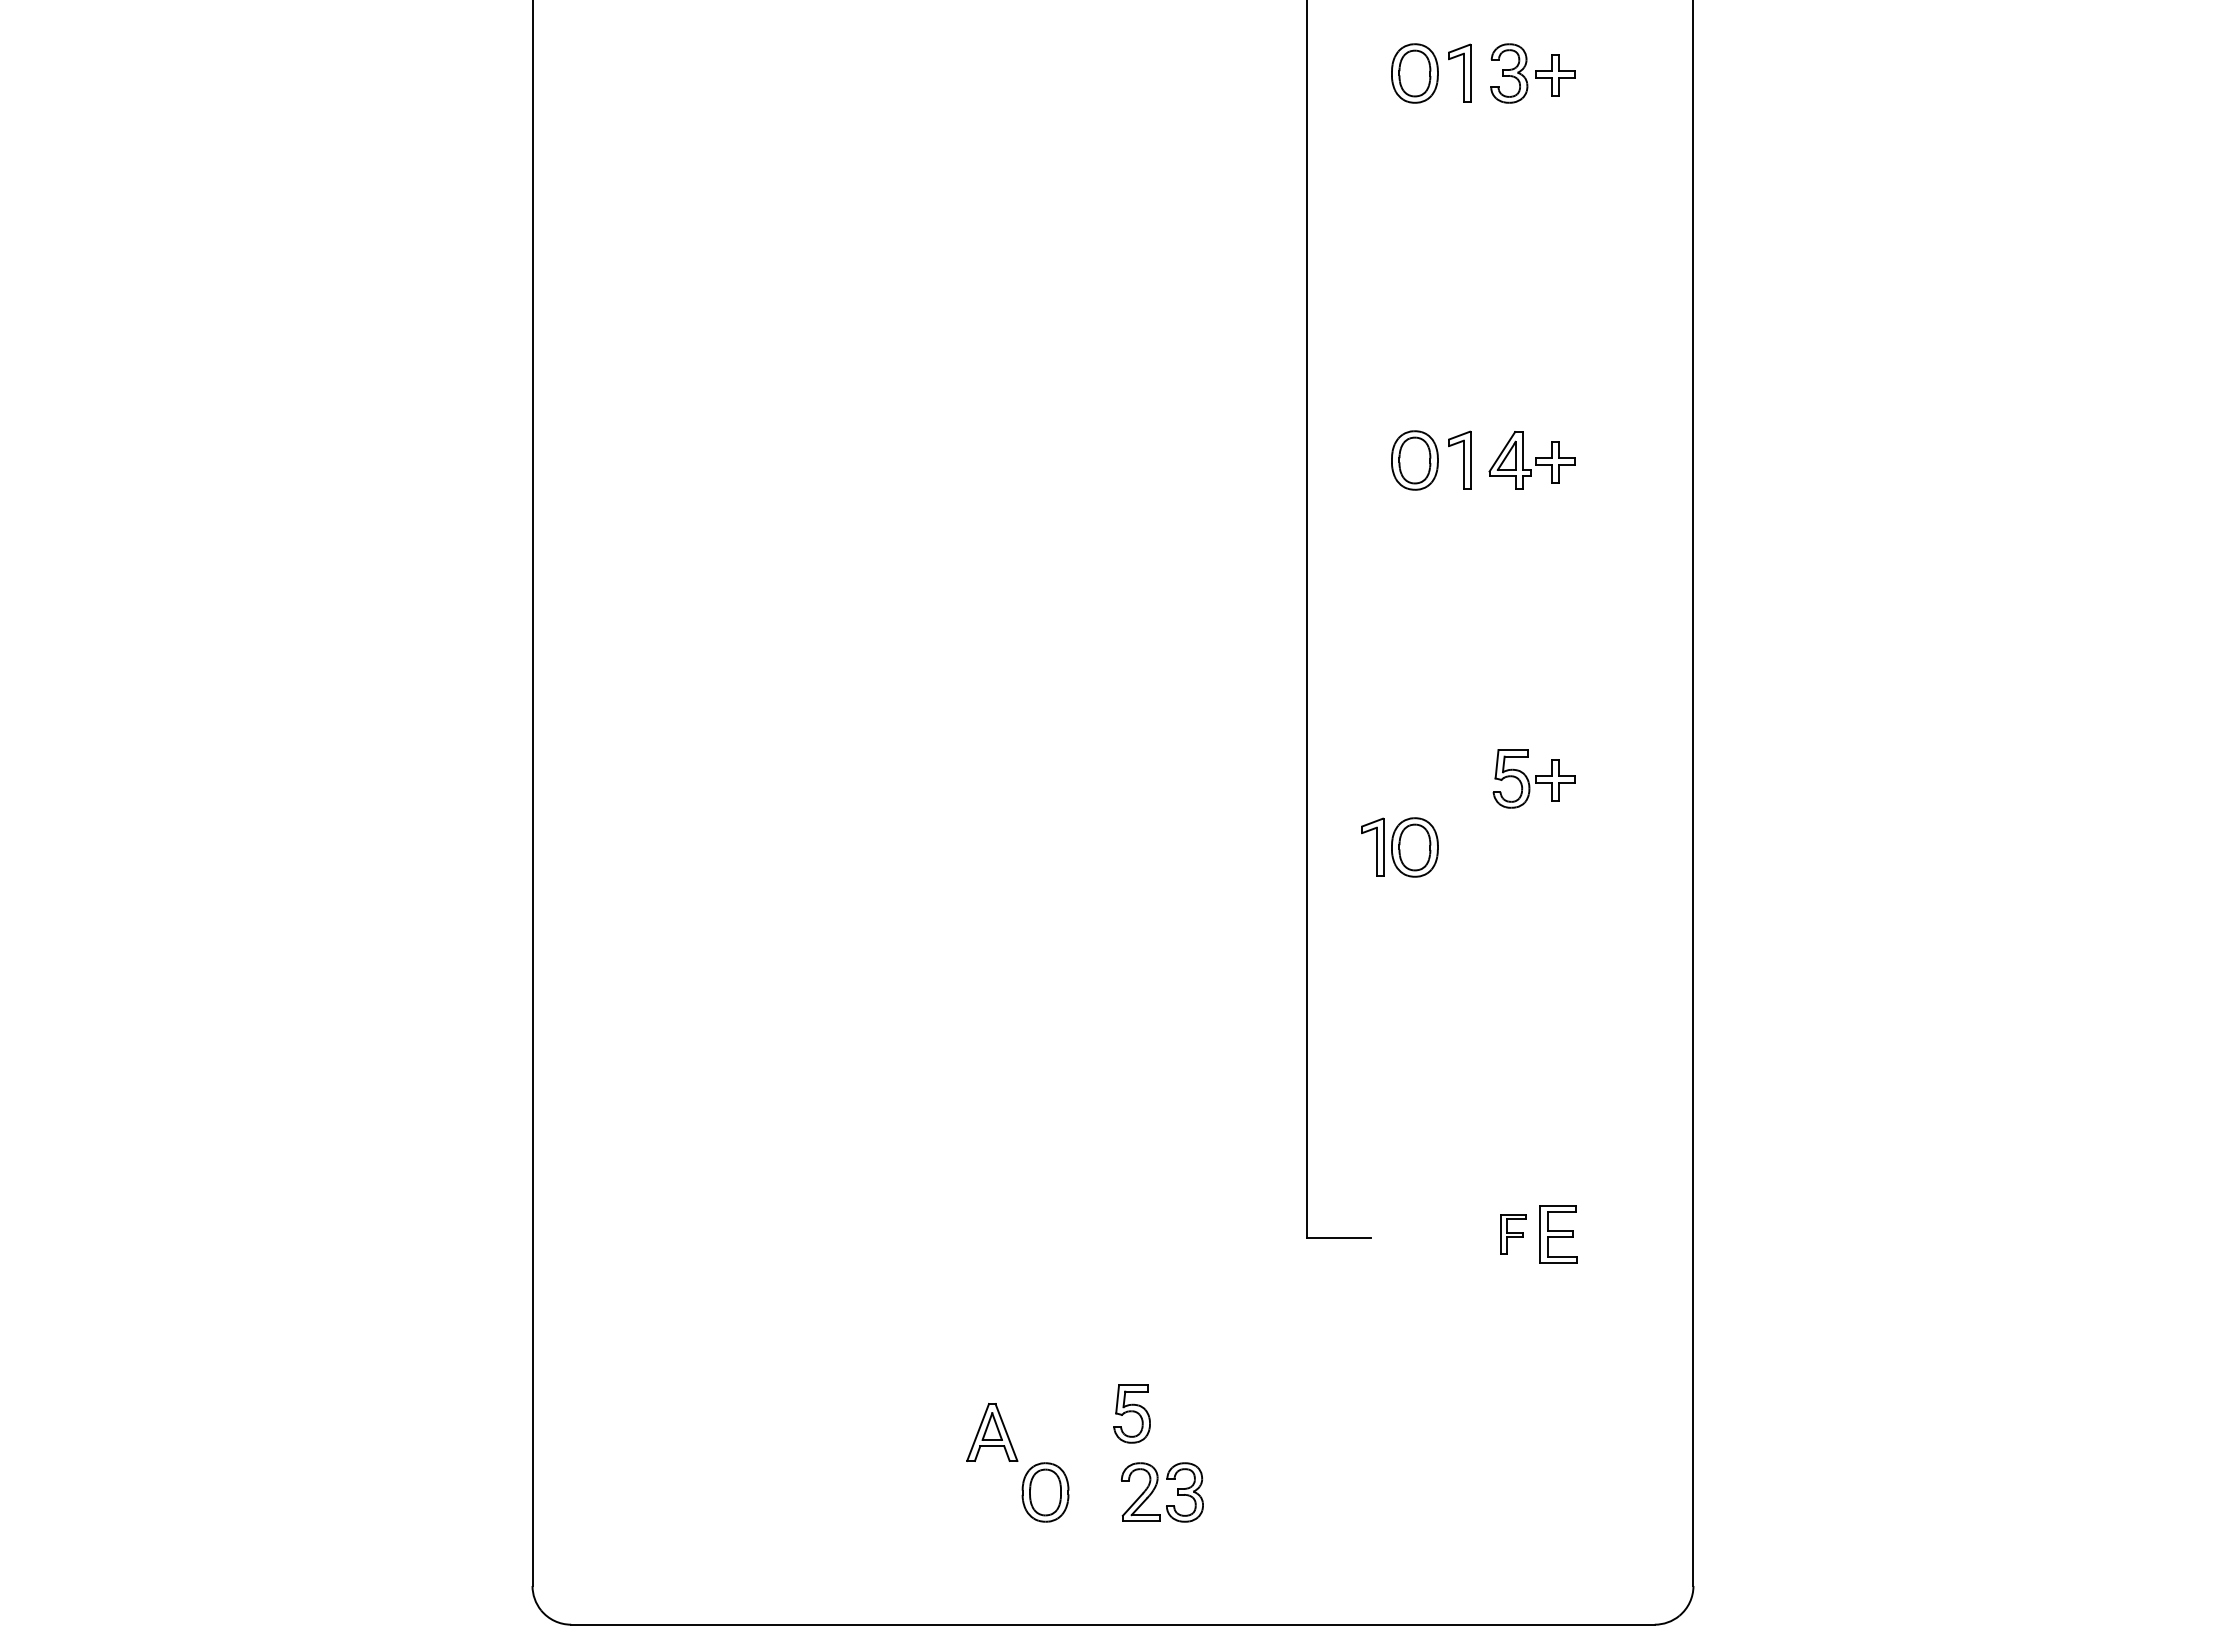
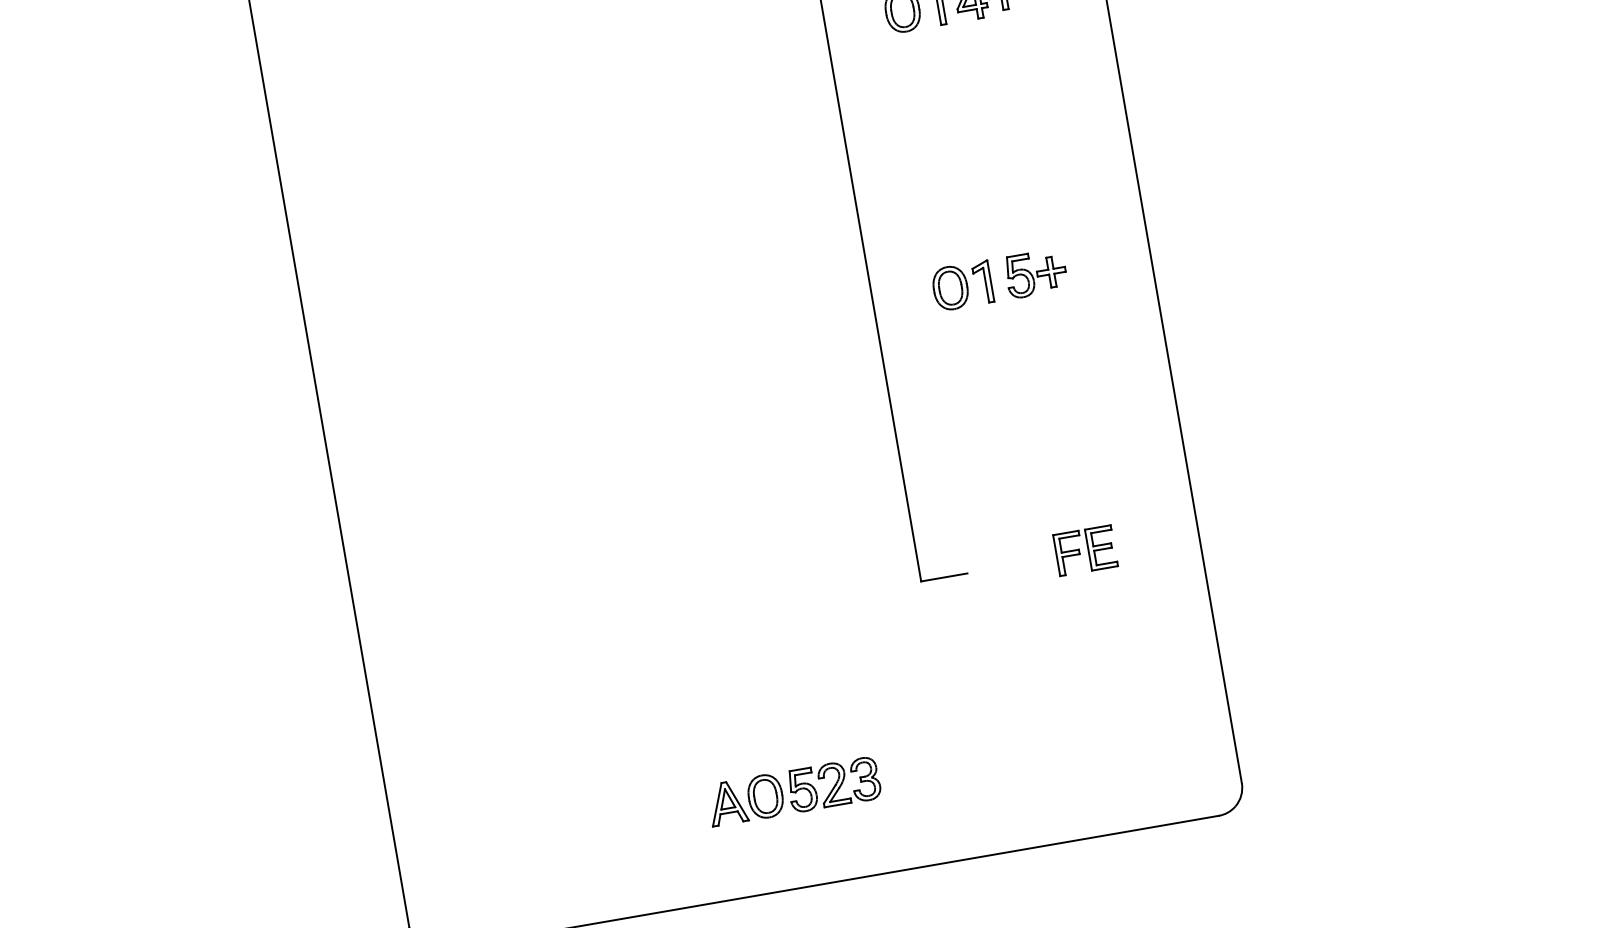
part: (1533, 778) -> (1035, 273), moved
part: (1372, 846) -> (982, 281), moved
part: (1513, 1234) -> (1069, 553), size x1.43
part: (1131, 1413) -> (802, 790), moved
part: (992, 1432) -> (727, 803), moved

